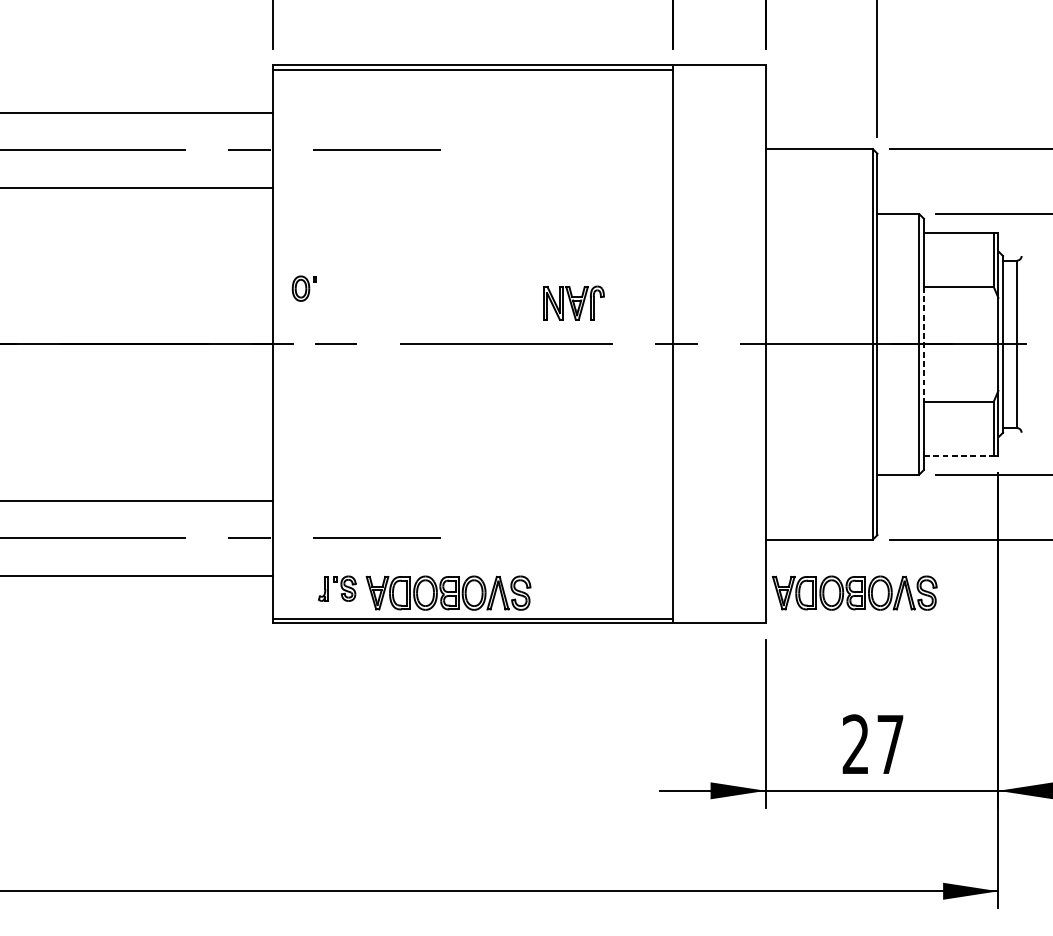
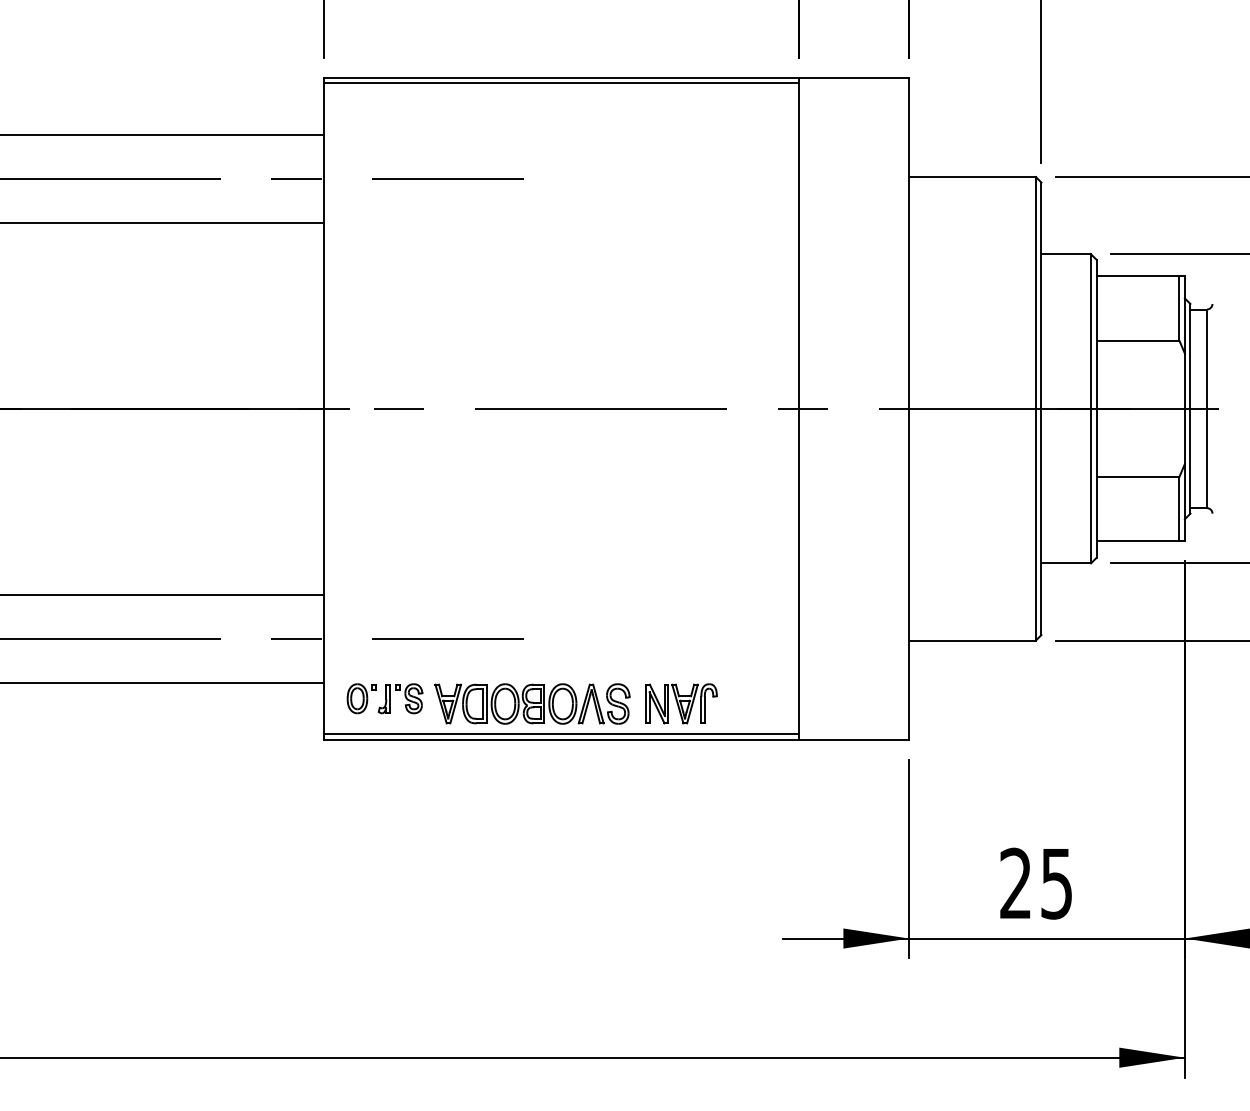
part: (304, 288) -> (361, 698), moved
part: (574, 302) -> (681, 703), moved
line: (923, 344) -> (1096, 409), dashed -> solid
line: (959, 456) -> (1138, 541), dashed -> solid
part: (854, 592) -> (1014, 703), removed
text: (890, 745) -> (1056, 884), 27 -> 25

